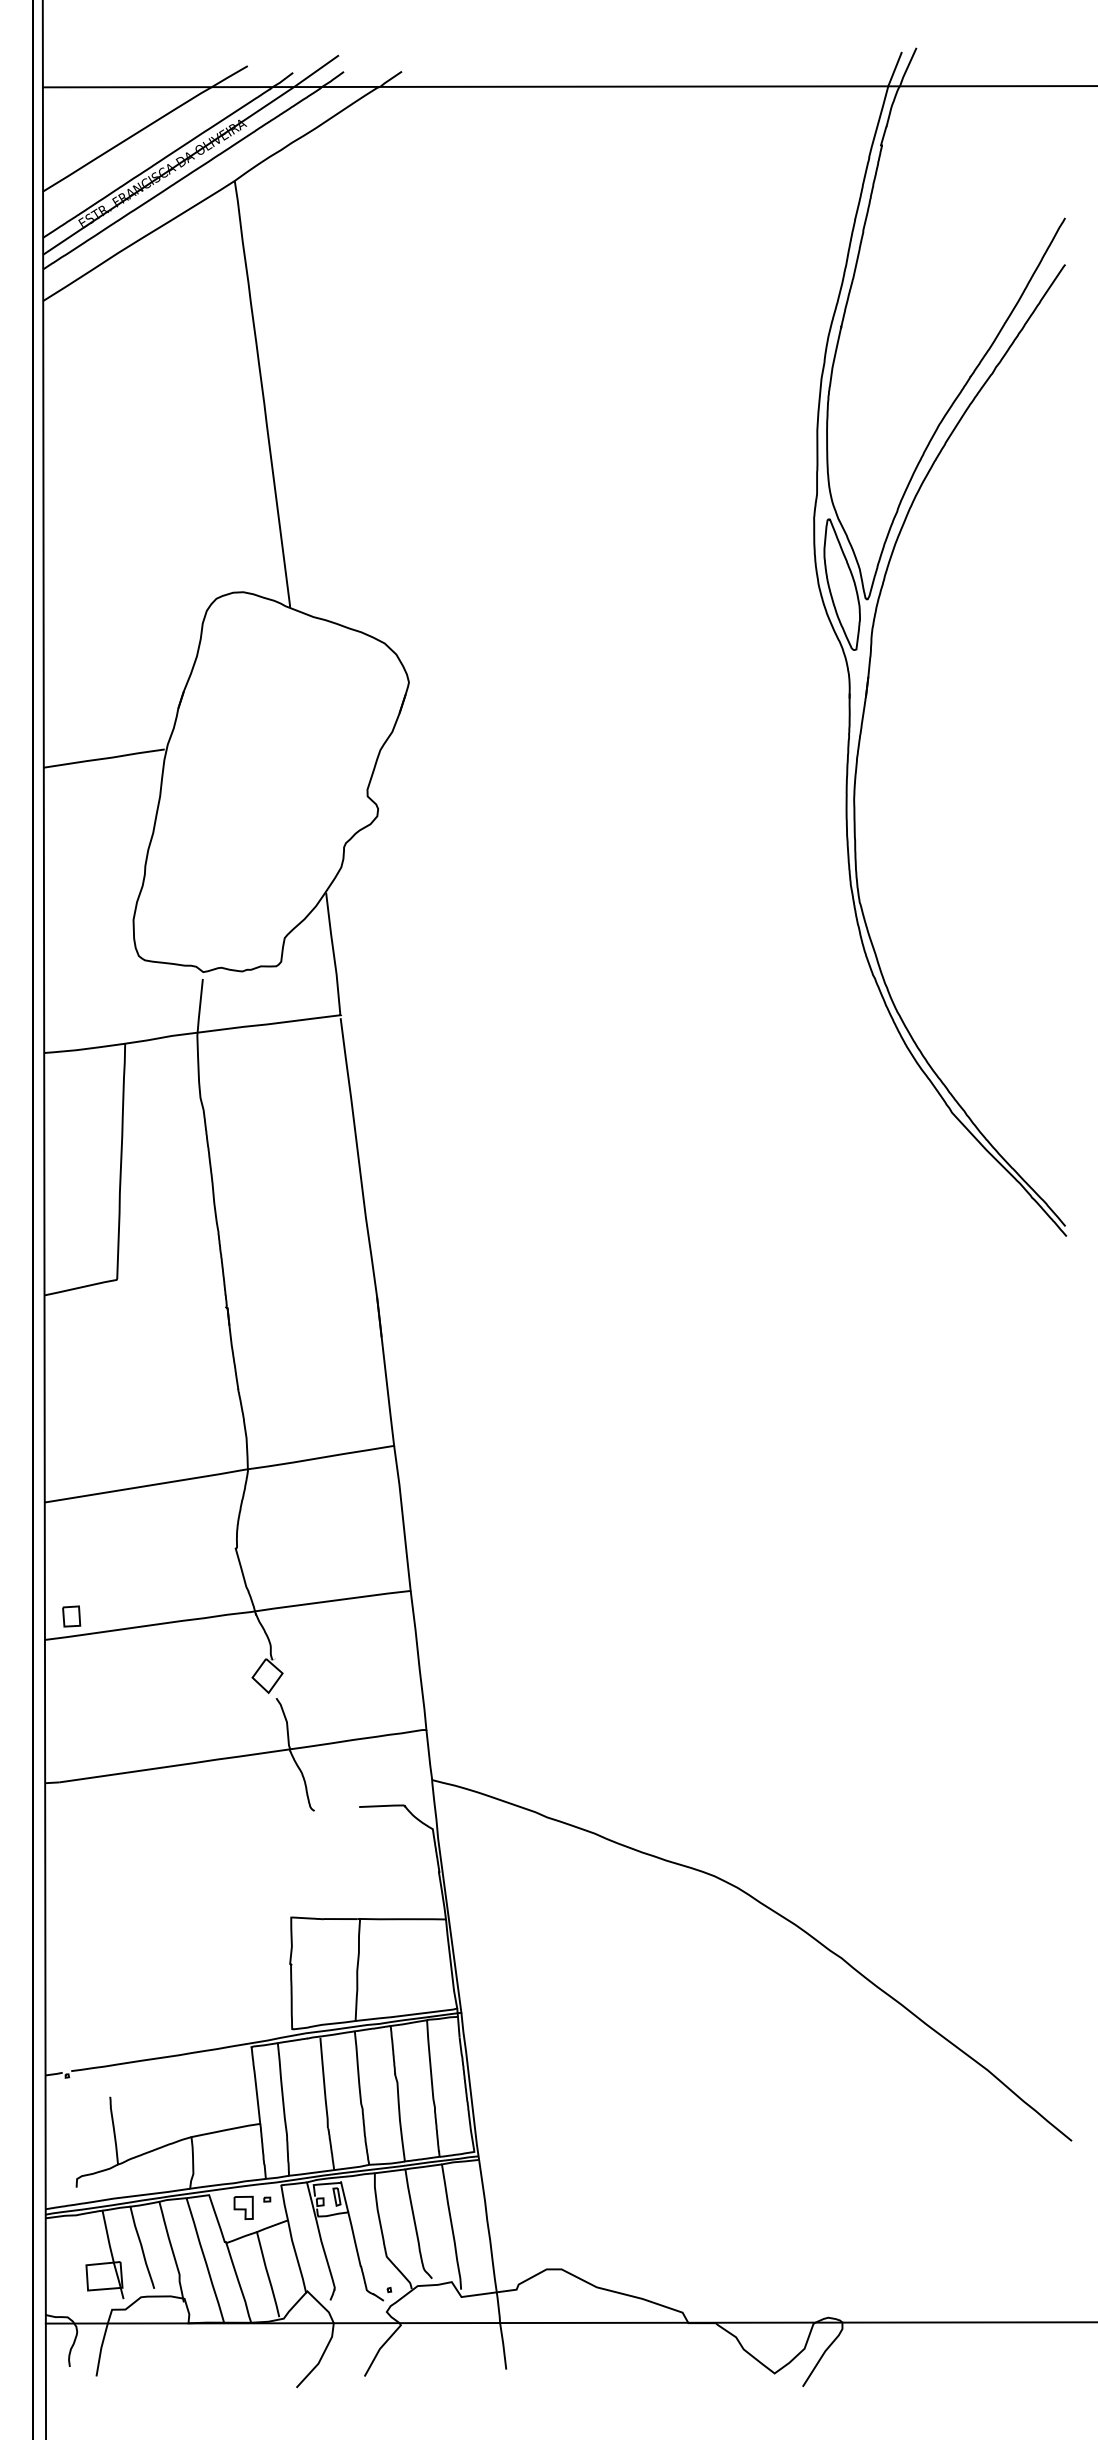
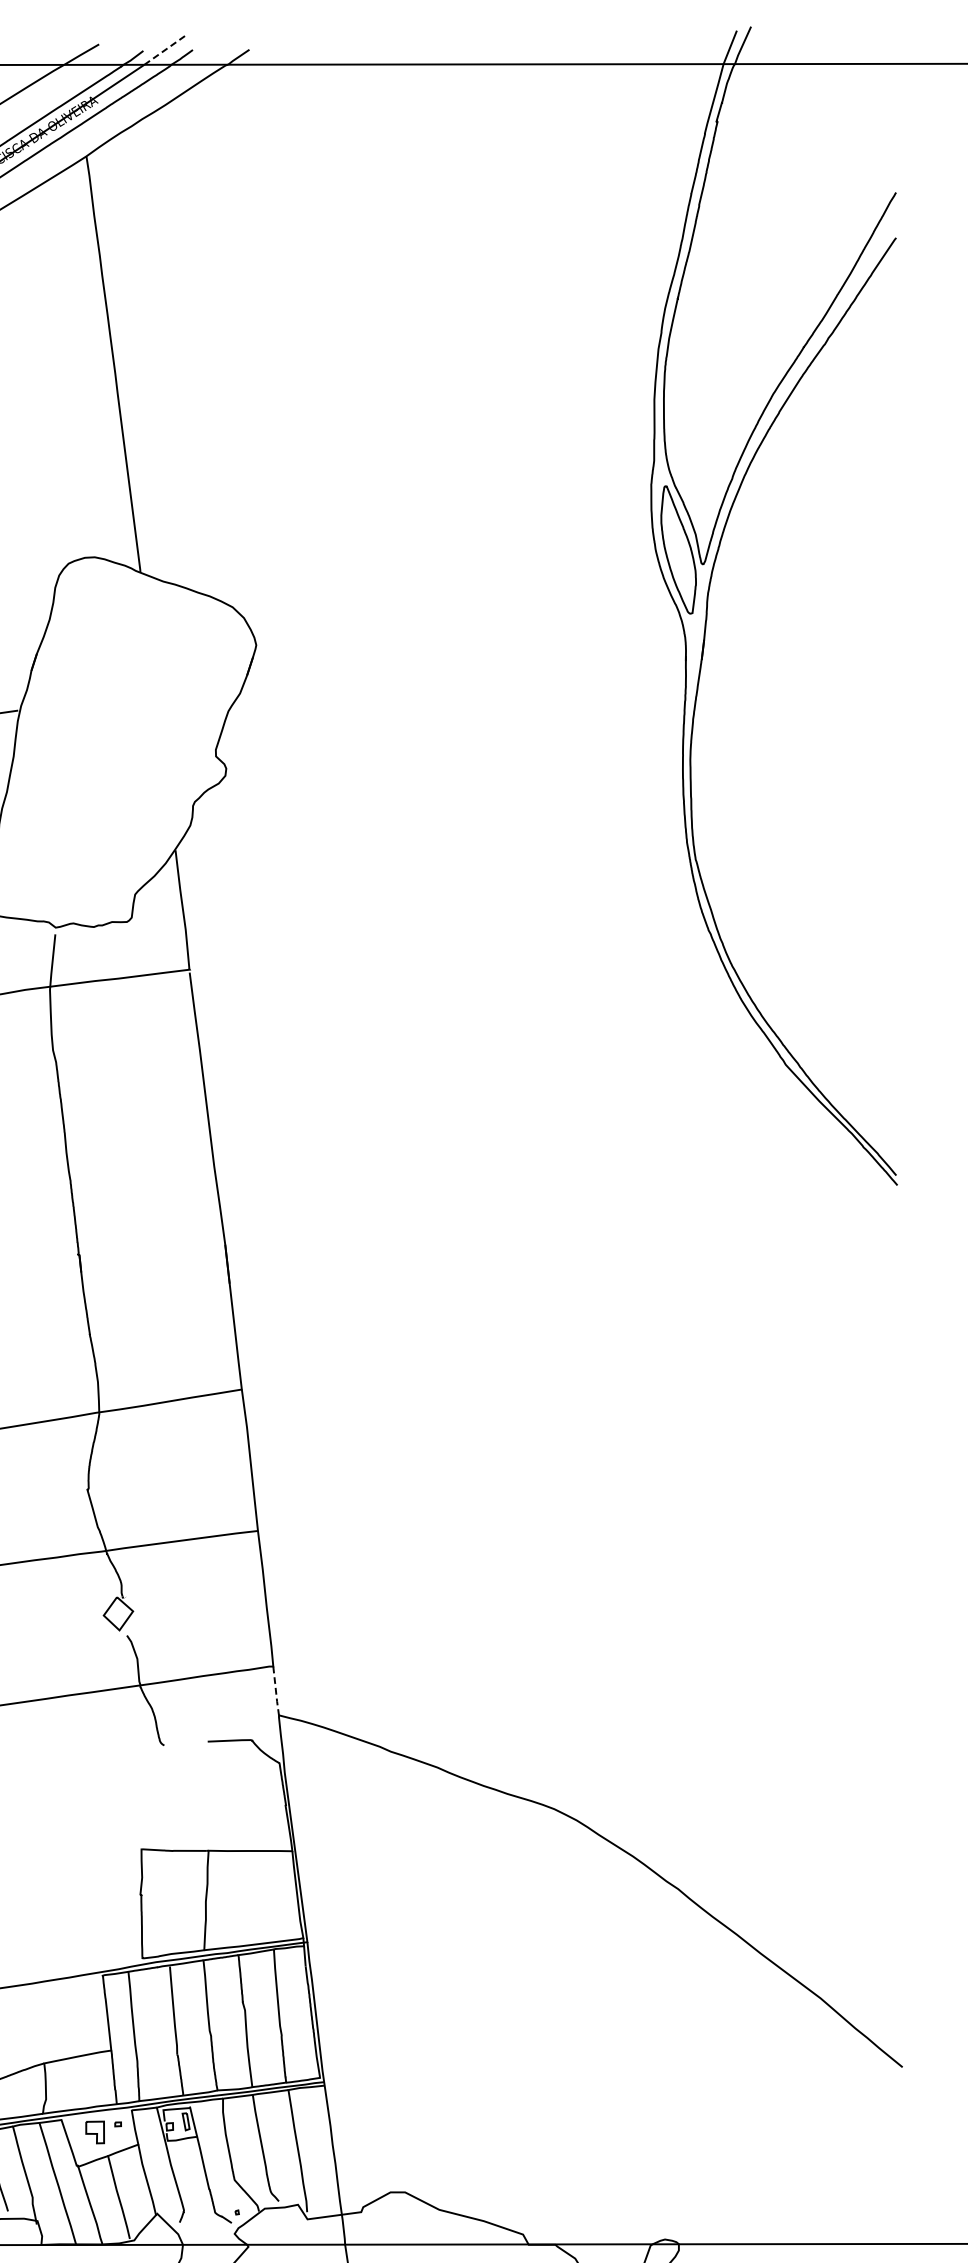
line: (316, 70) -> (166, 48), solid -> dashed
line: (429, 1755) -> (276, 1691), solid -> dashed

